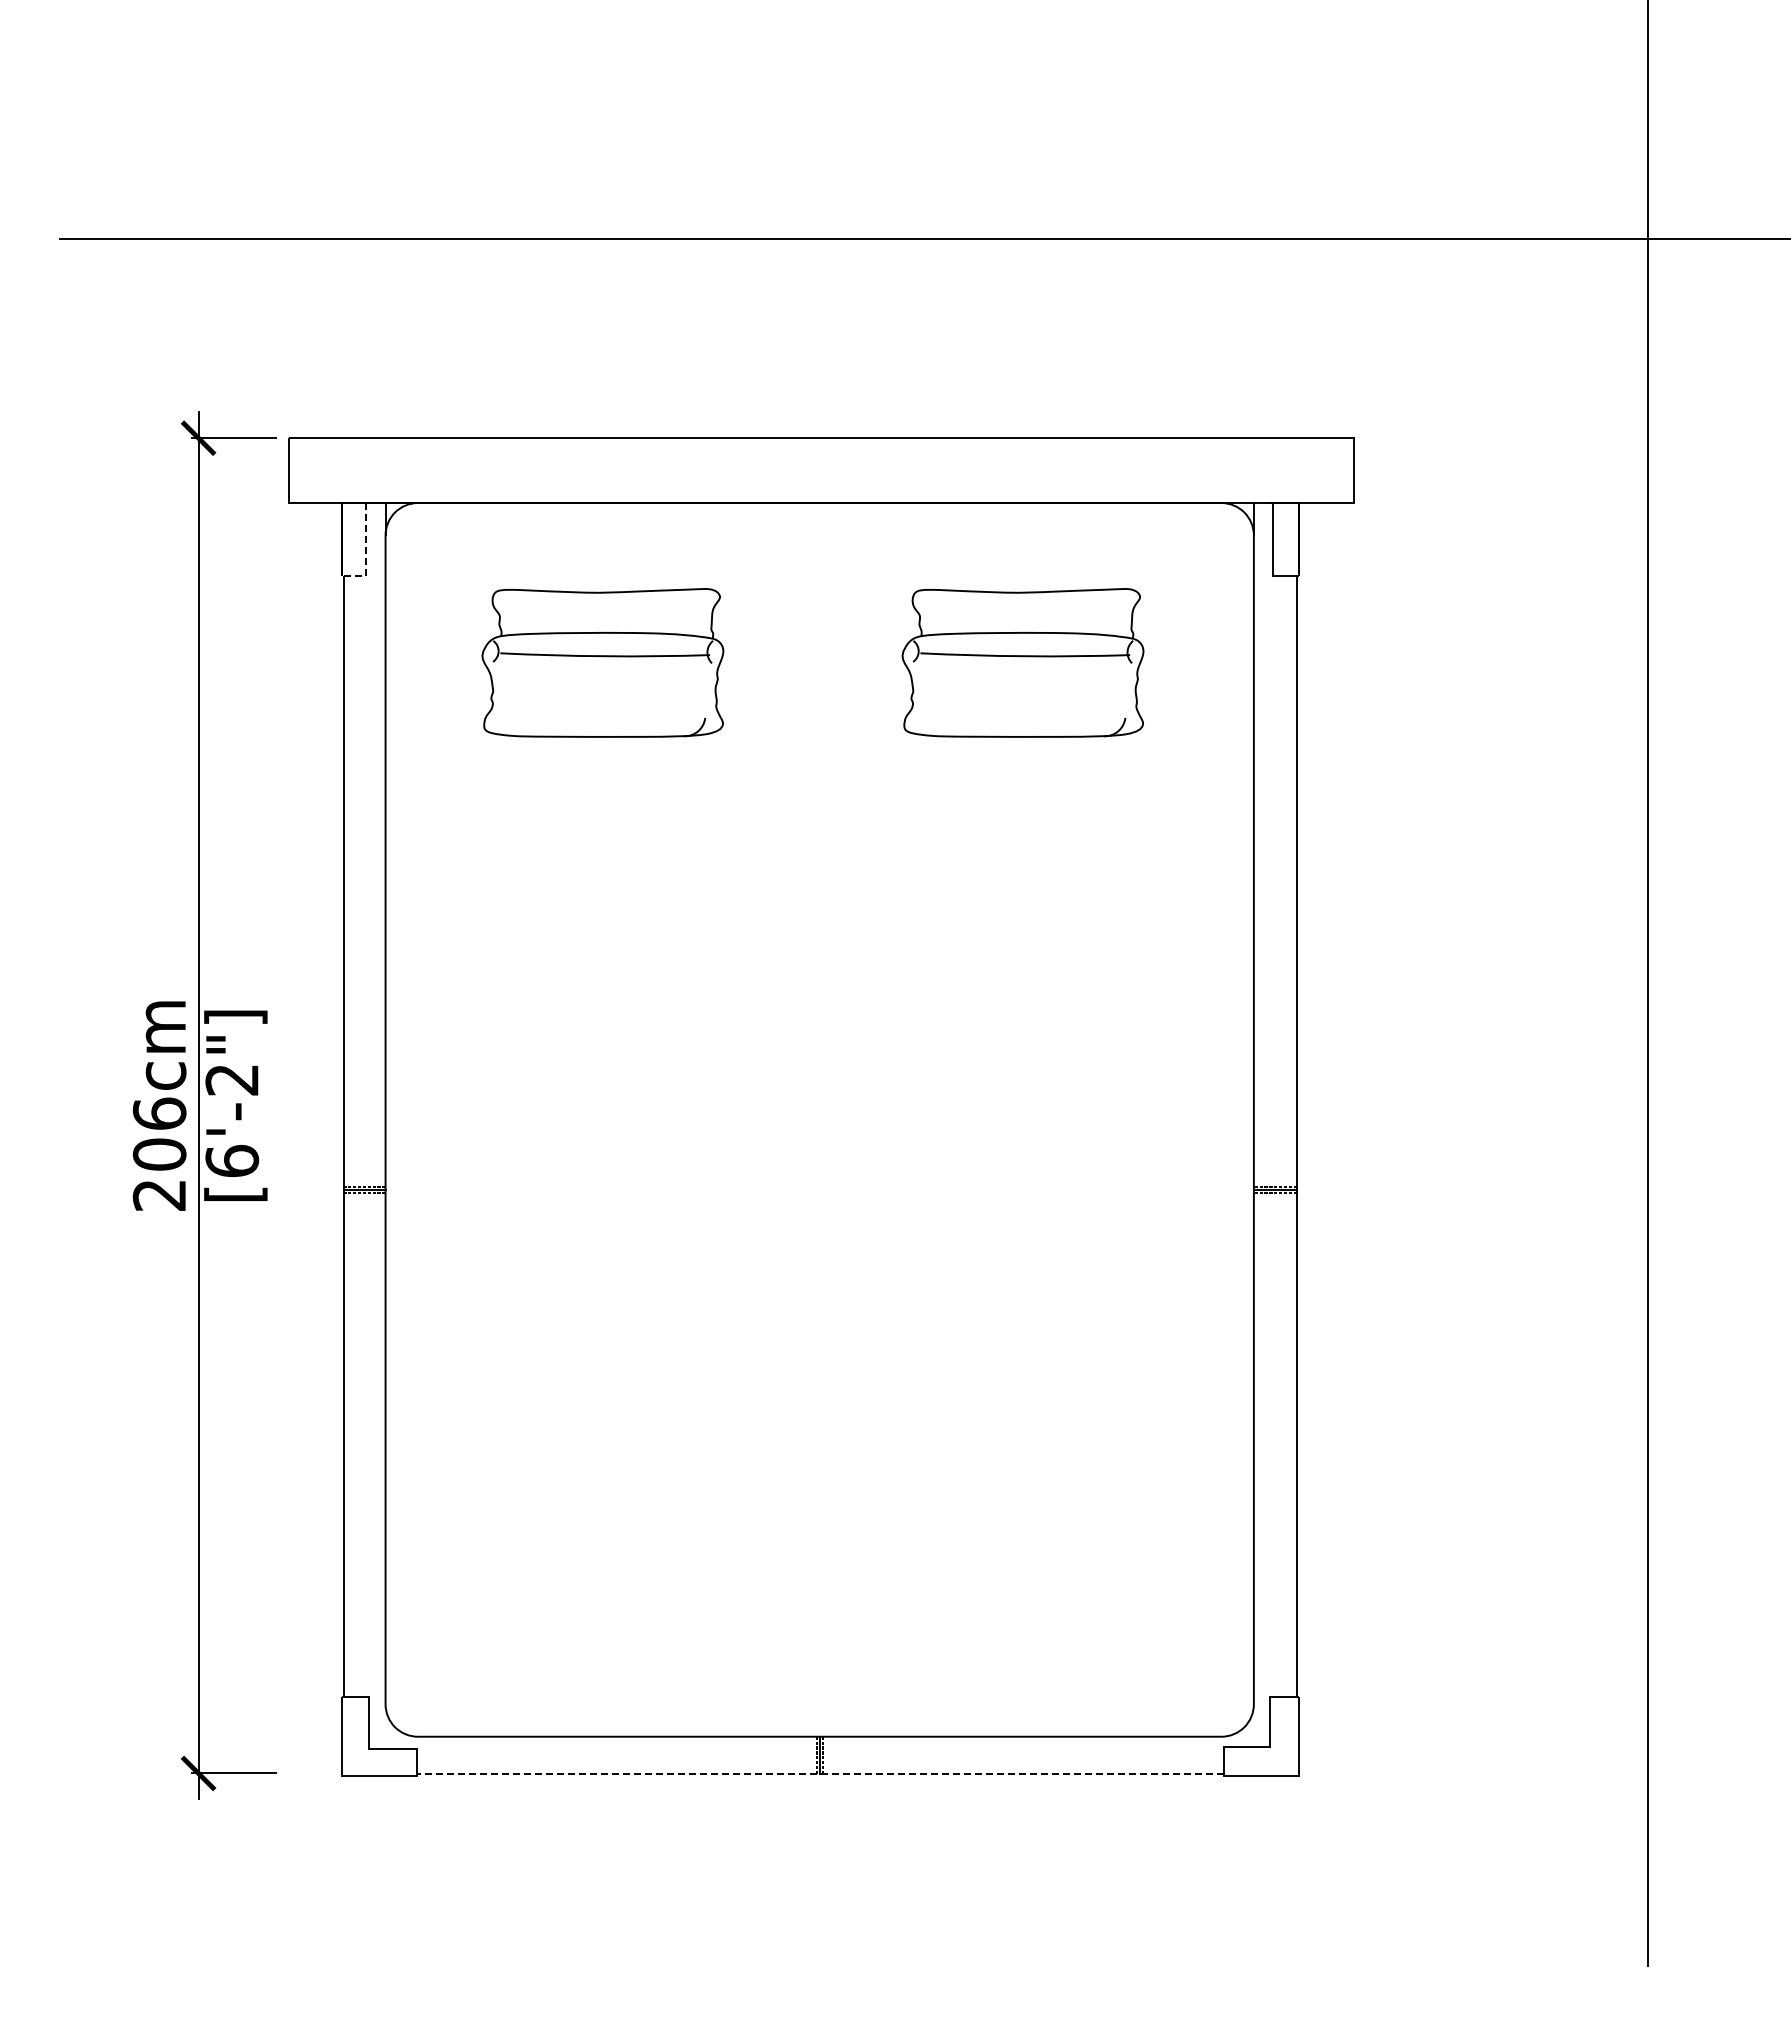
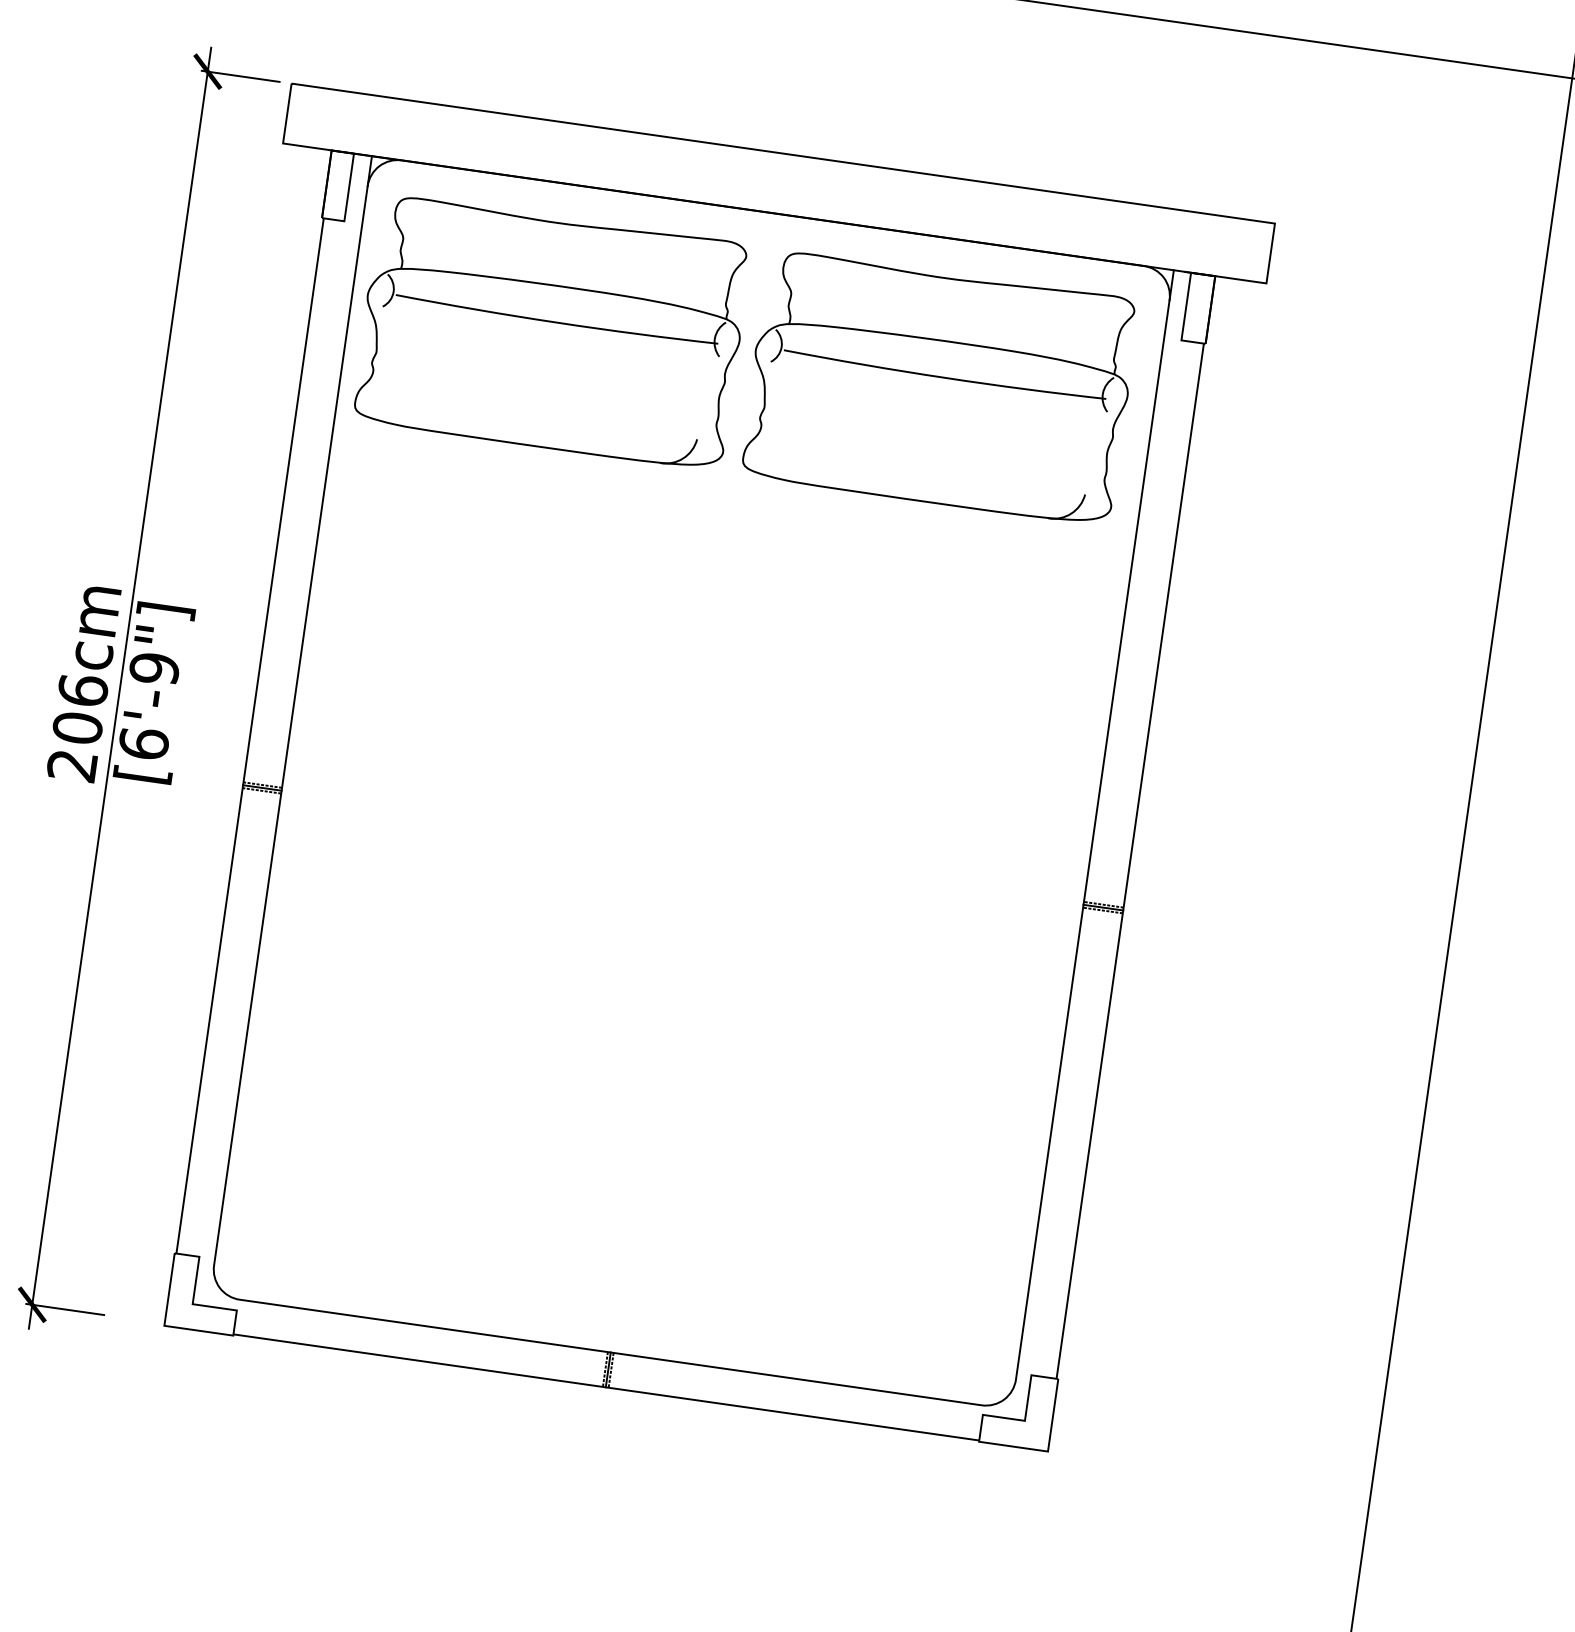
line: (366, 551) -> (347, 198), dashed -> solid
part: (602, 662) -> (551, 331), size x1.67
part: (1022, 662) -> (939, 387), size x1.67
text: (232, 1080) -> (154, 669), [6'-2"] -> [6'-9"]
line: (820, 1774) -> (606, 1387), dashed -> solid

